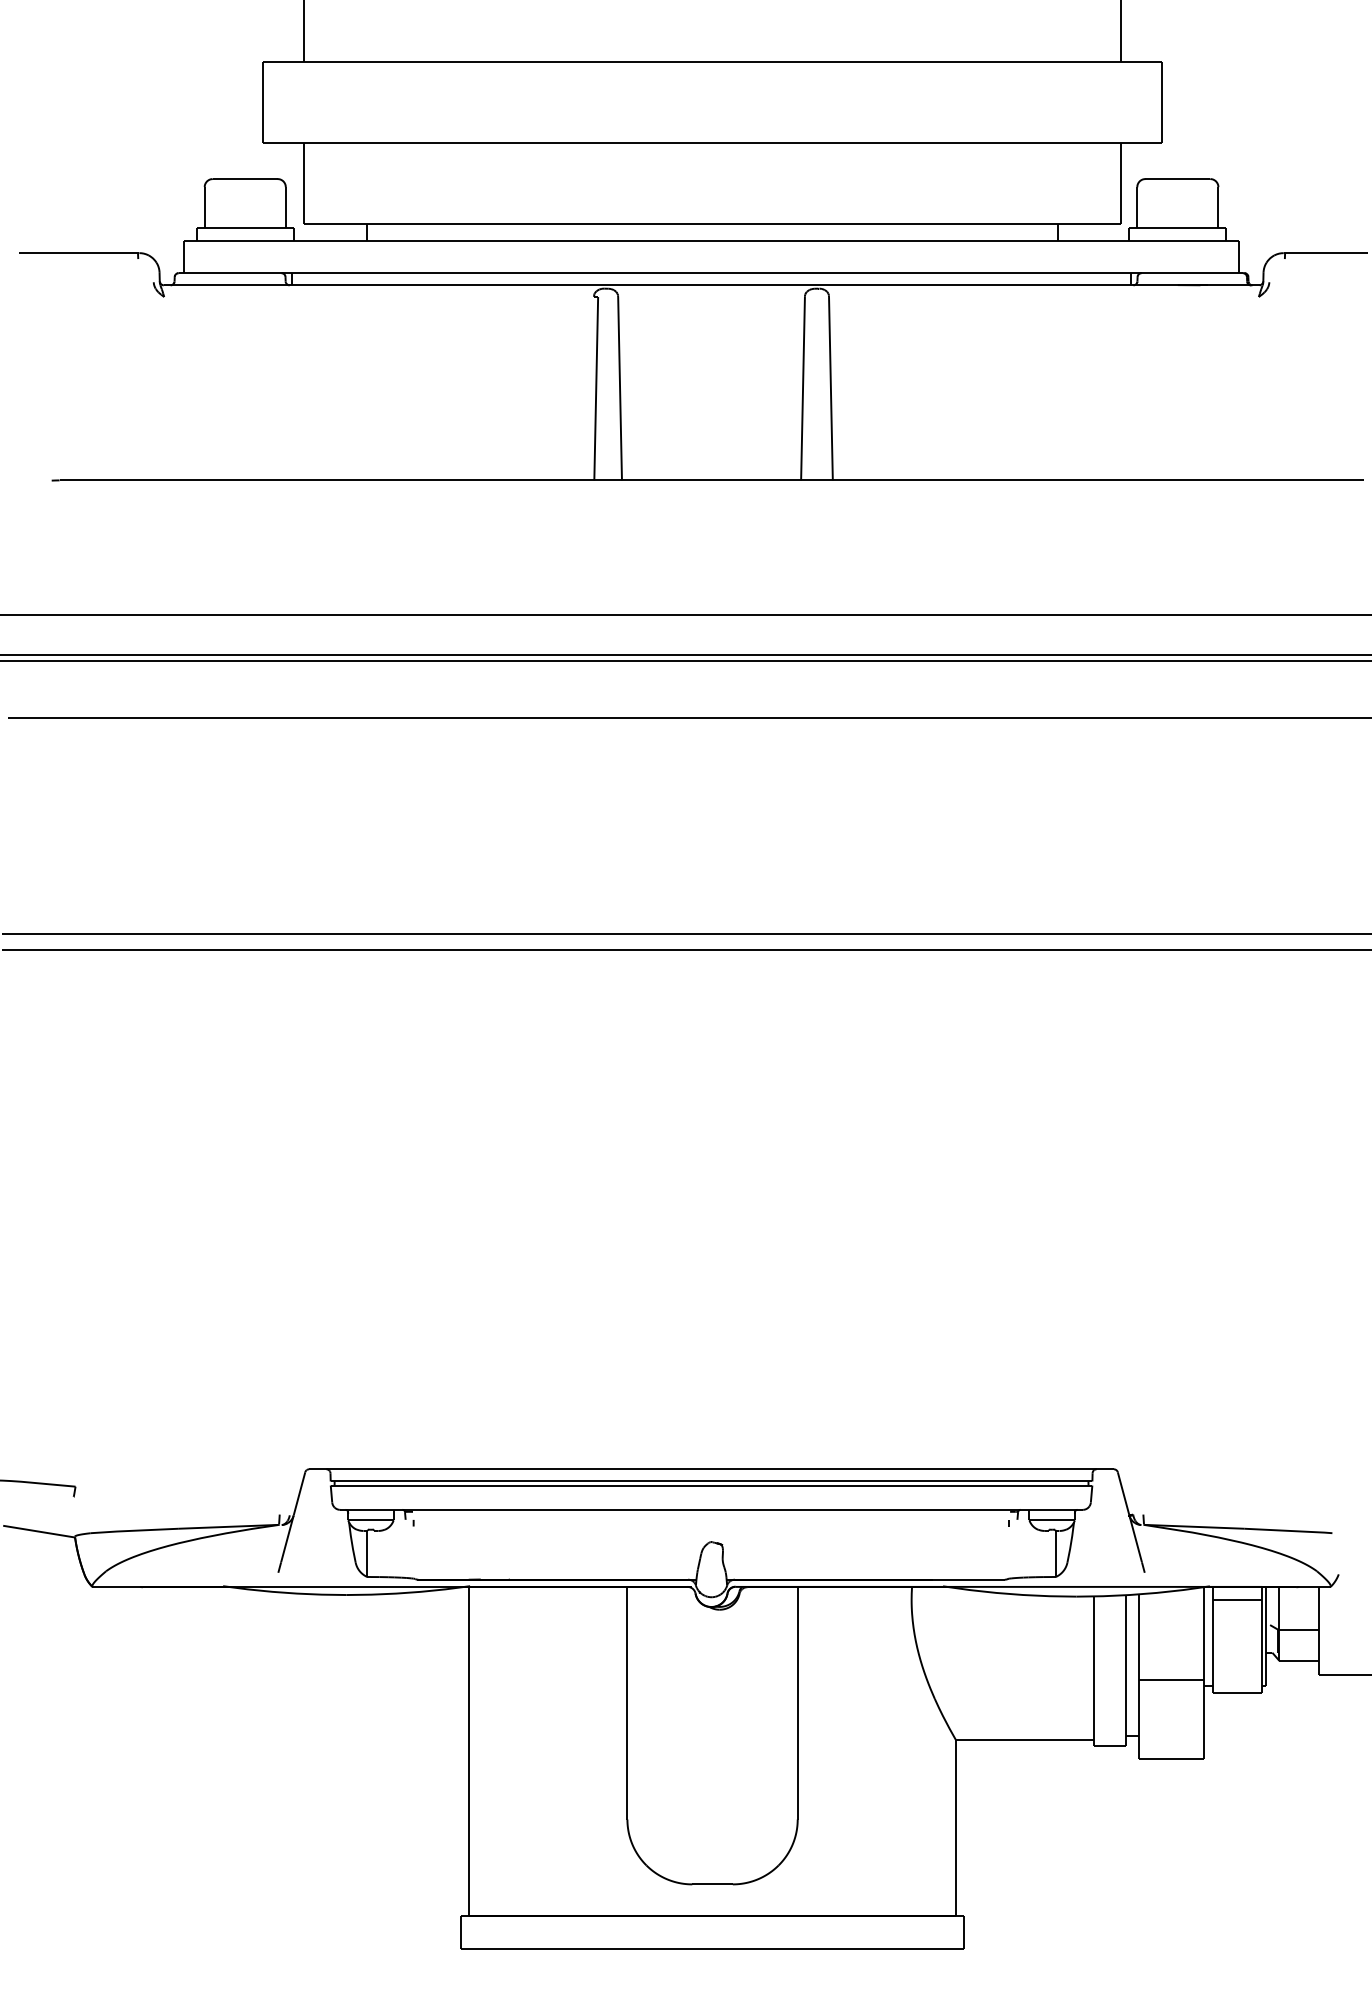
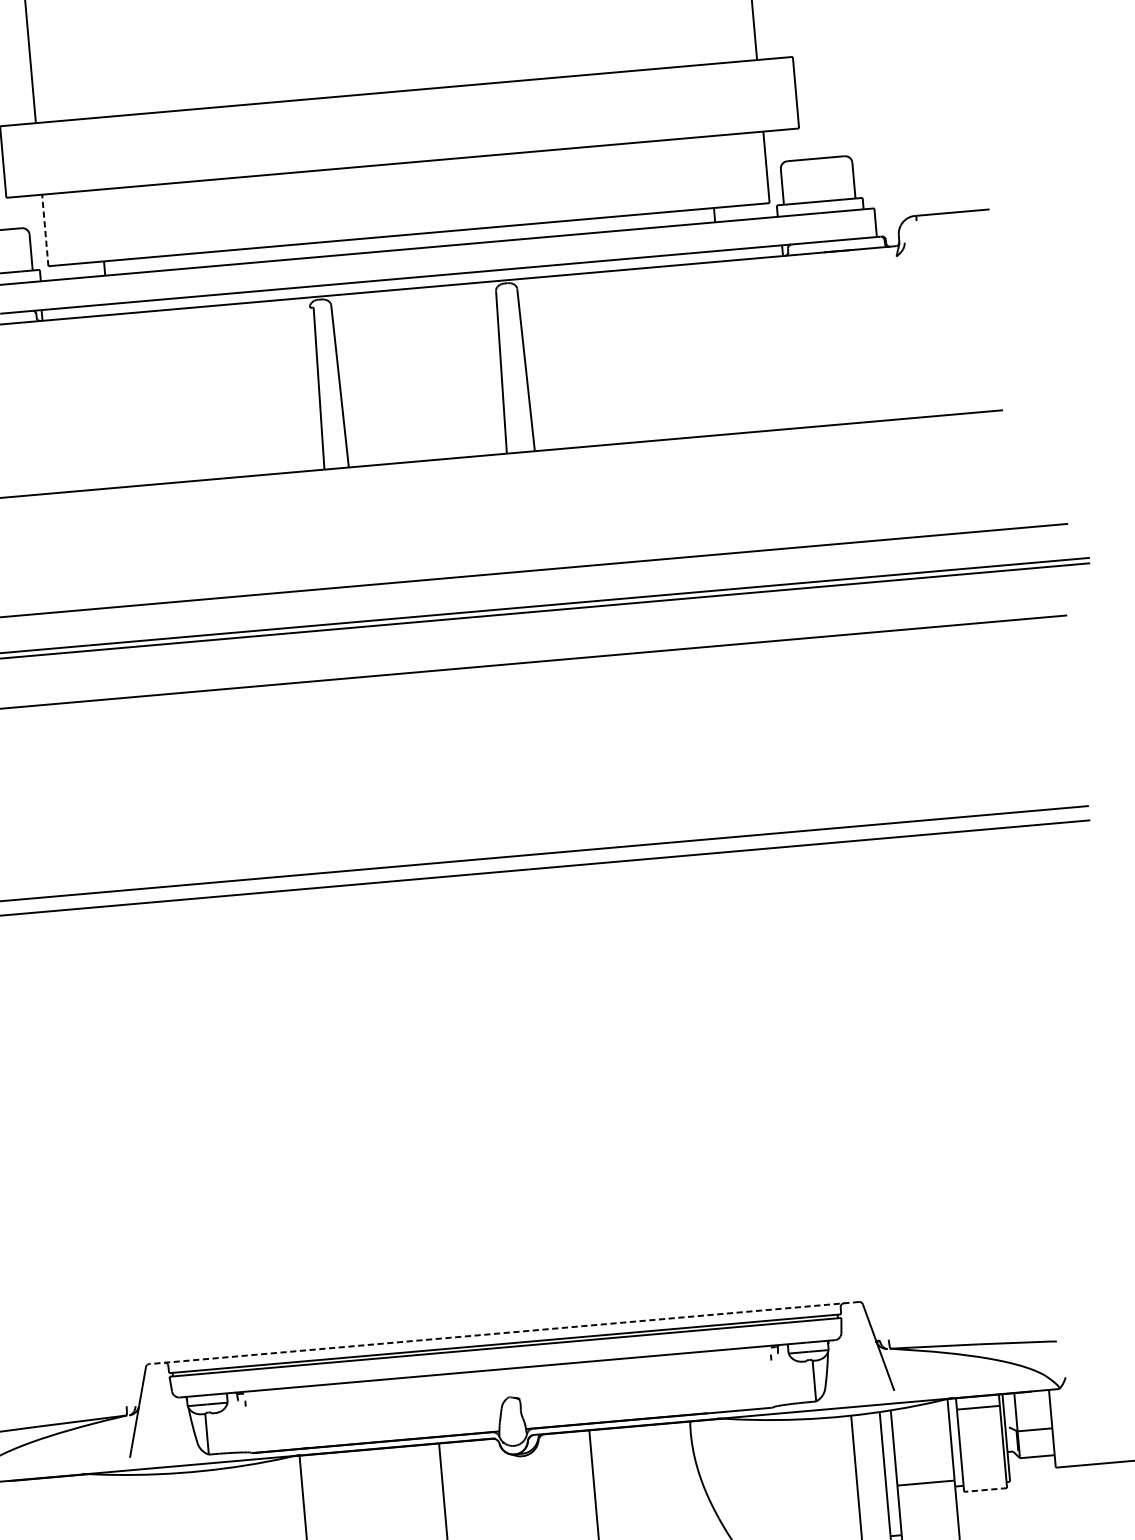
line: (303, 183) -> (44, 230), solid -> dashed
line: (711, 1469) -> (504, 1333), solid -> dashed
line: (1237, 1693) -> (985, 1490), solid -> dashed

